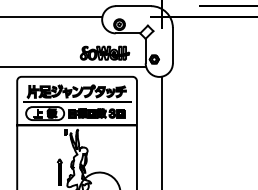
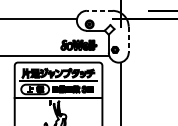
line: (133, 6) -> (99, 11), solid -> dashed
line: (172, 45) -> (128, 39), solid -> dashed

